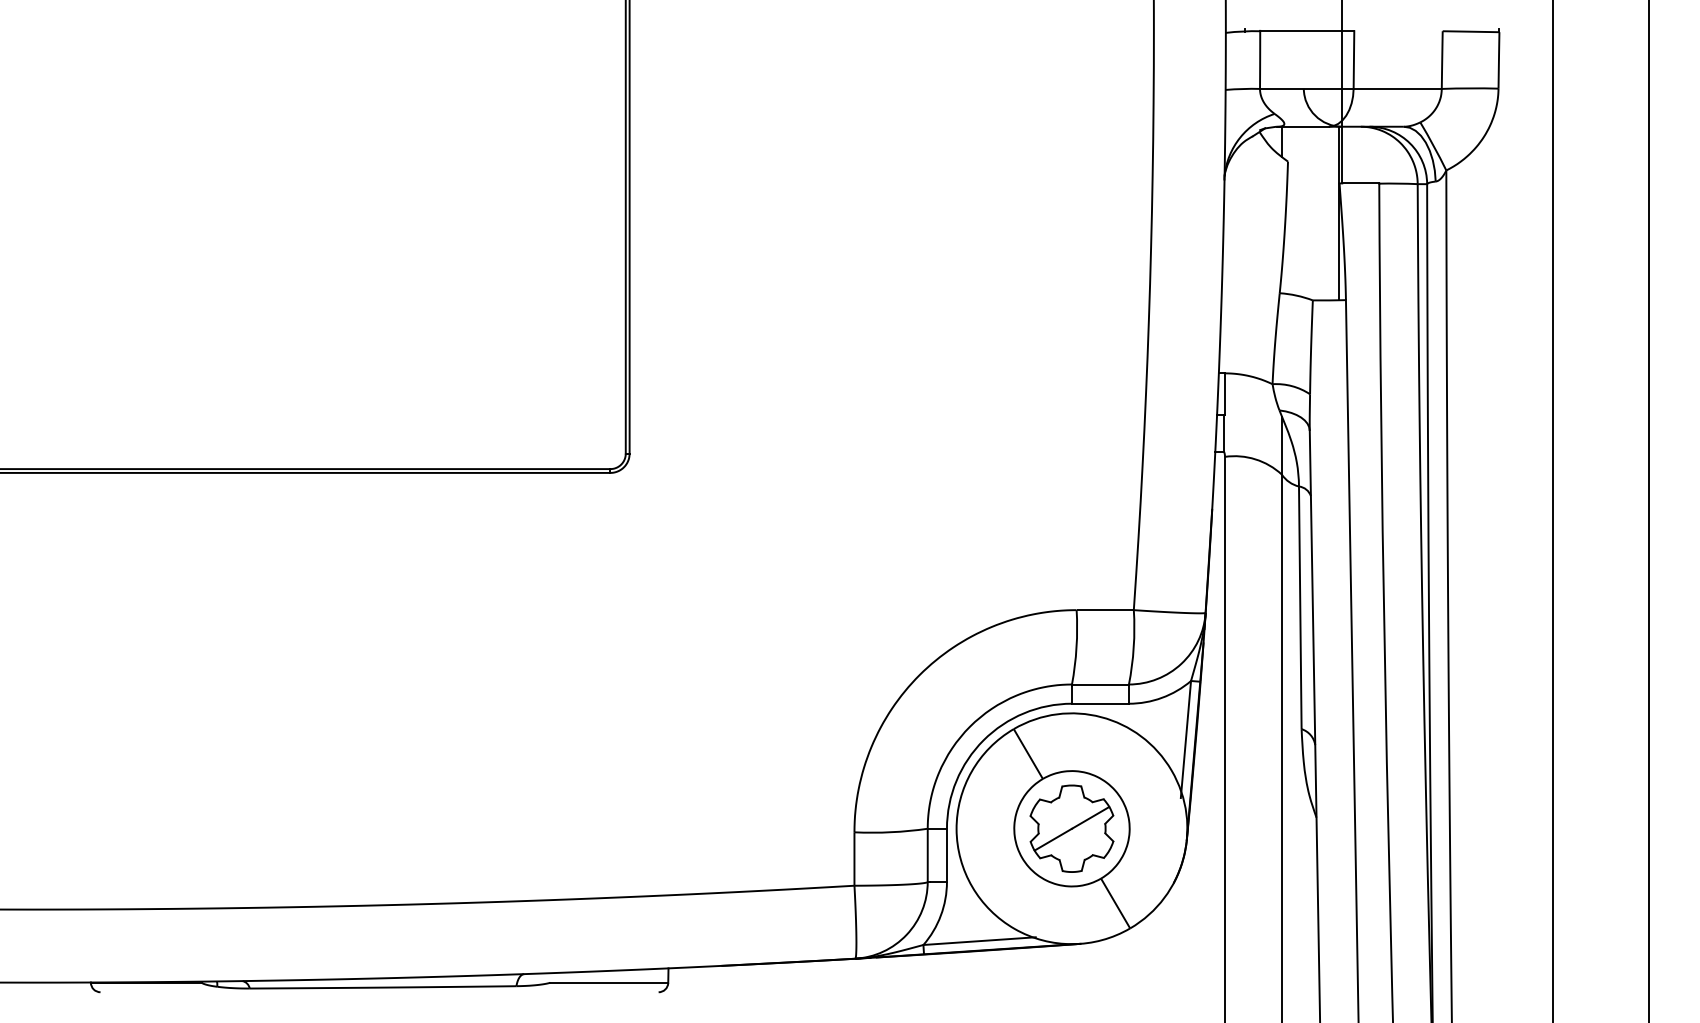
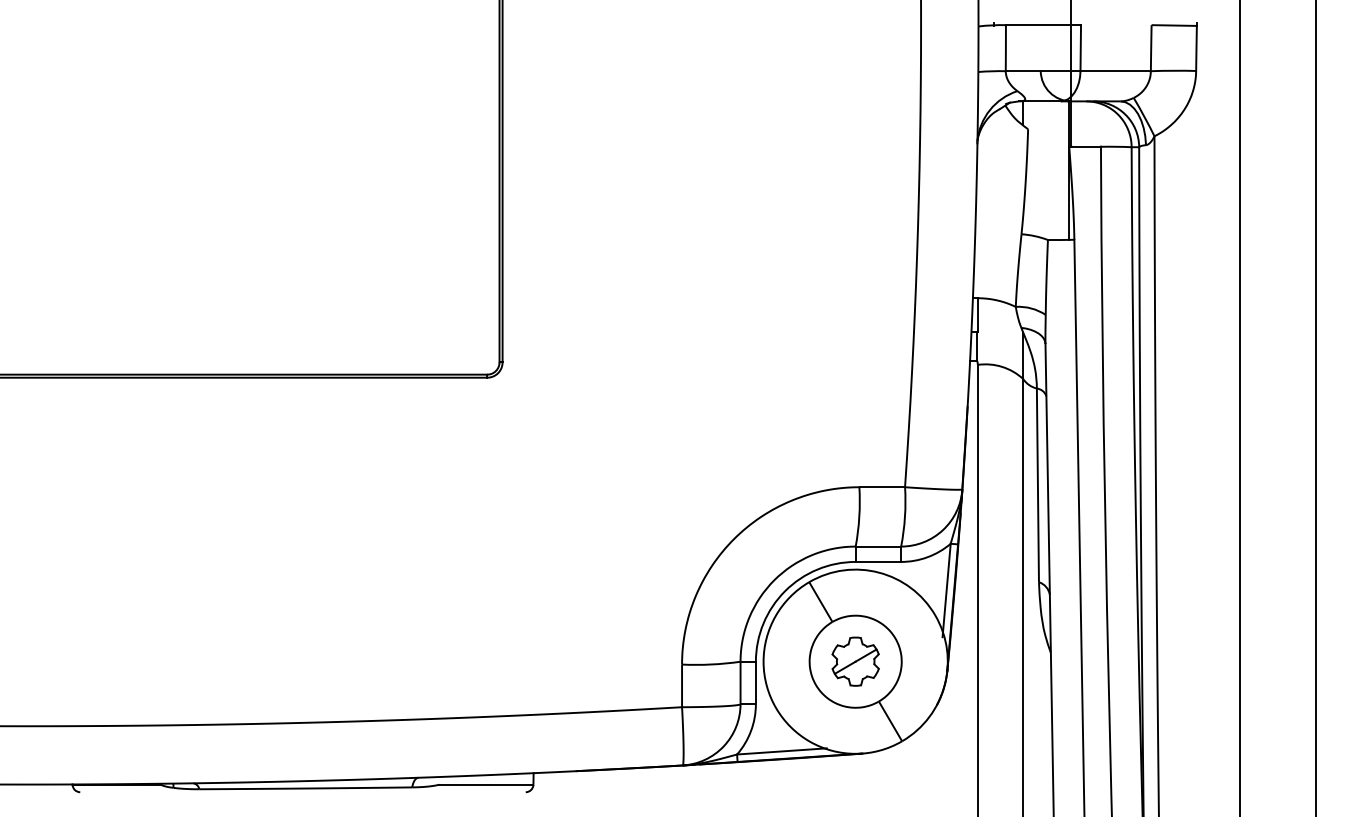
part: (1071, 828) -> (855, 661), size x0.7

